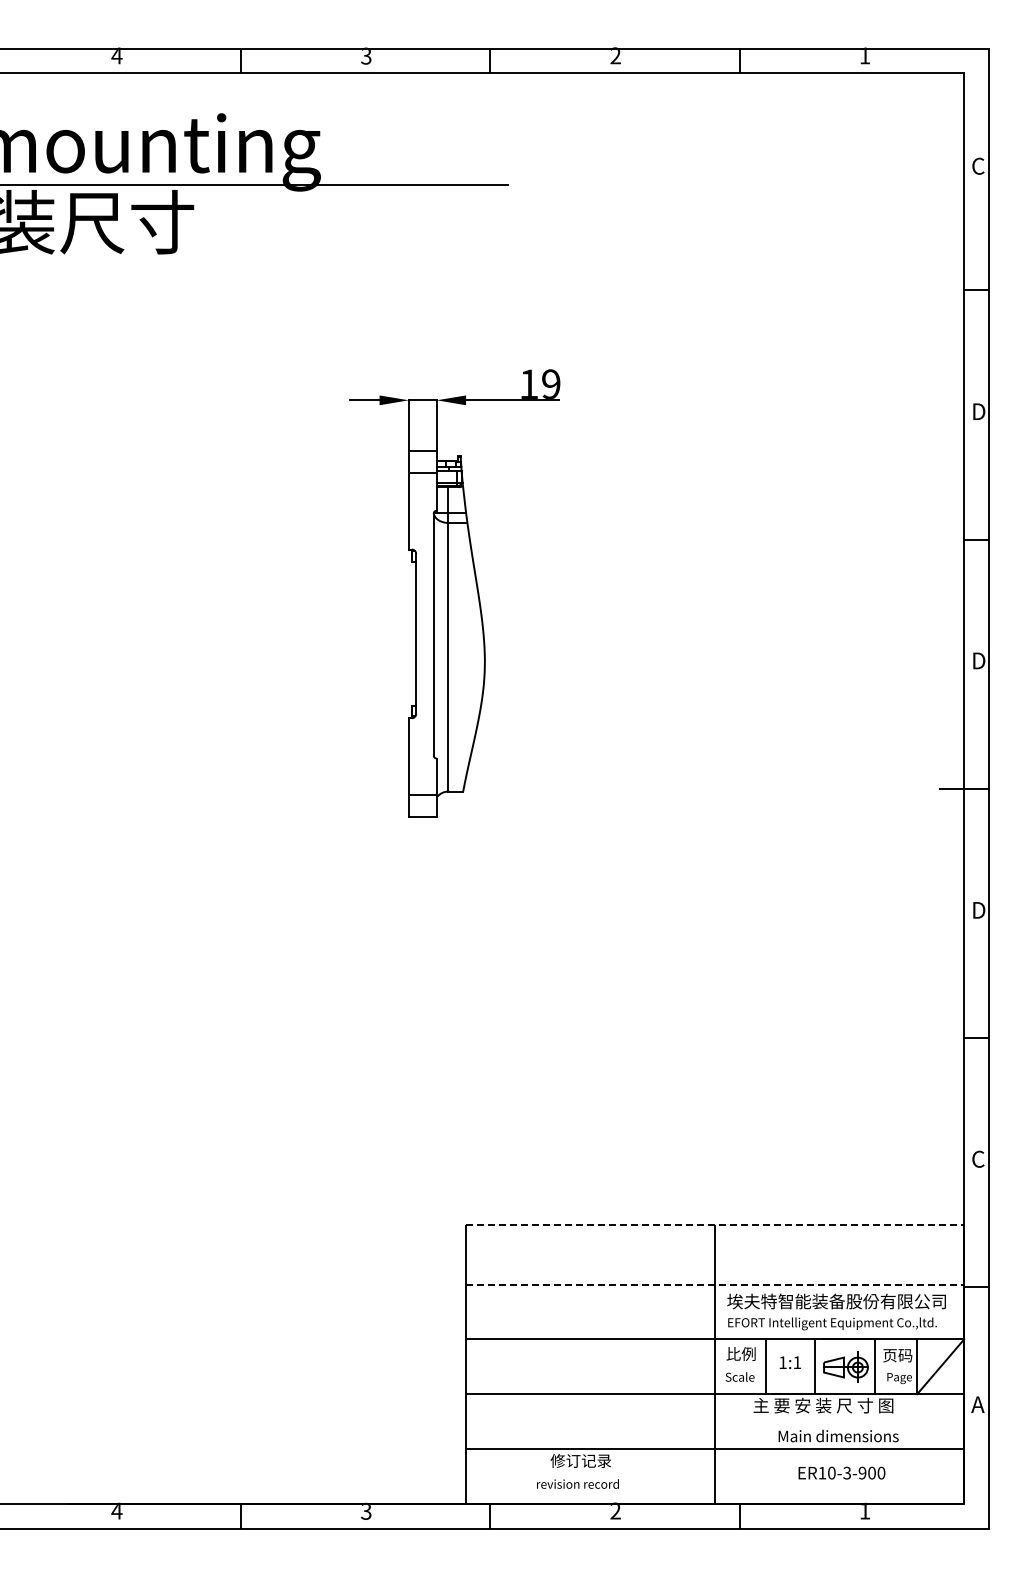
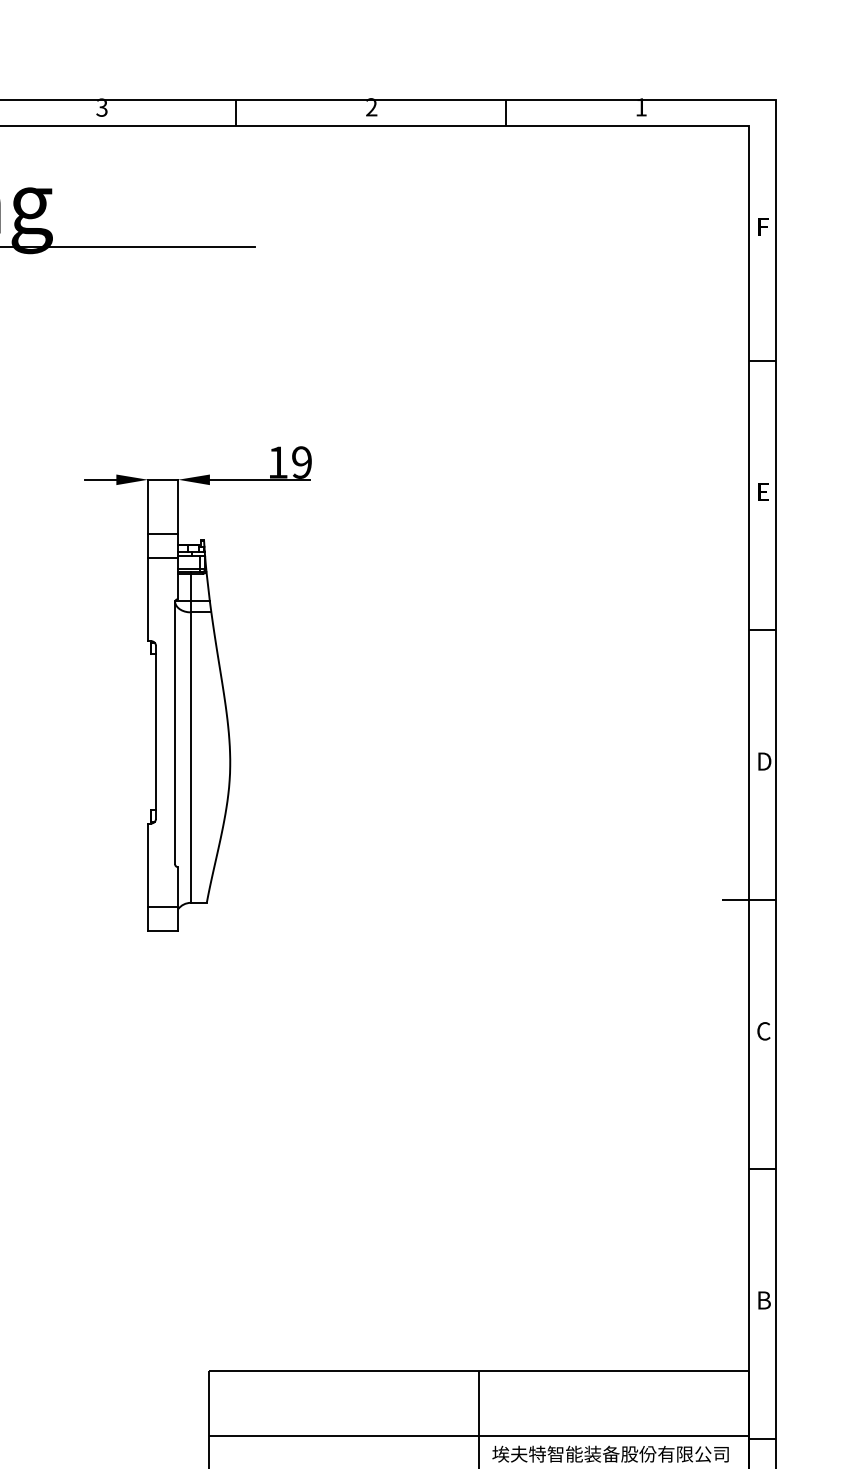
text: (978, 165) -> (763, 225), C -> F
text: (979, 411) -> (765, 491), D -> E
text: (978, 909) -> (763, 1030), D -> C
text: (978, 1158) -> (763, 1299), C -> B
line: (715, 1224) -> (479, 1370), dashed -> solid
line: (715, 1284) -> (479, 1435), dashed -> solid

